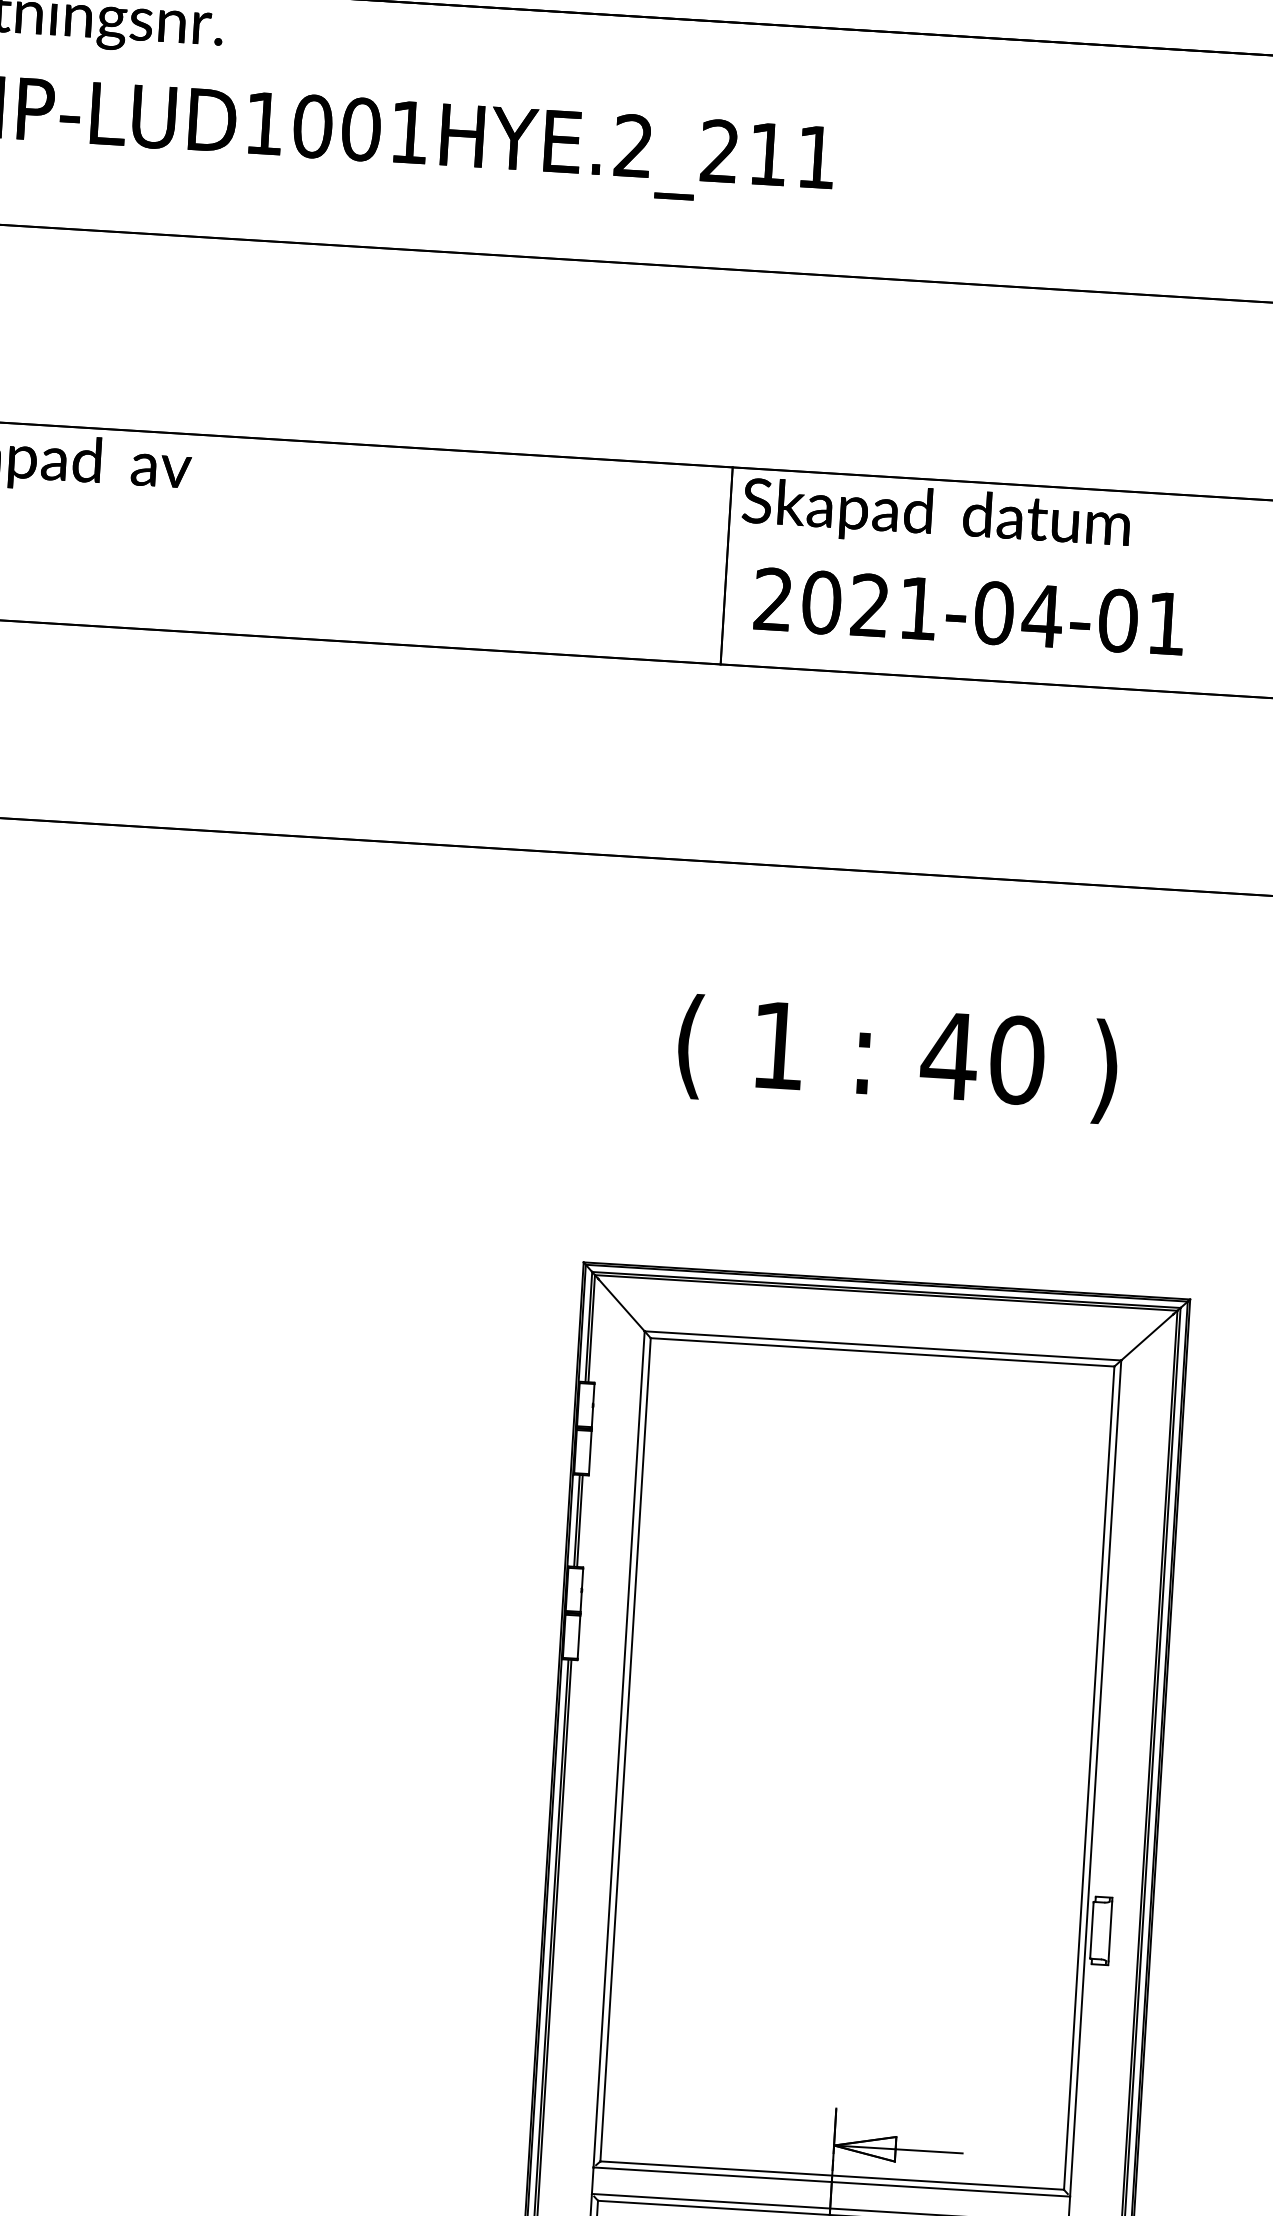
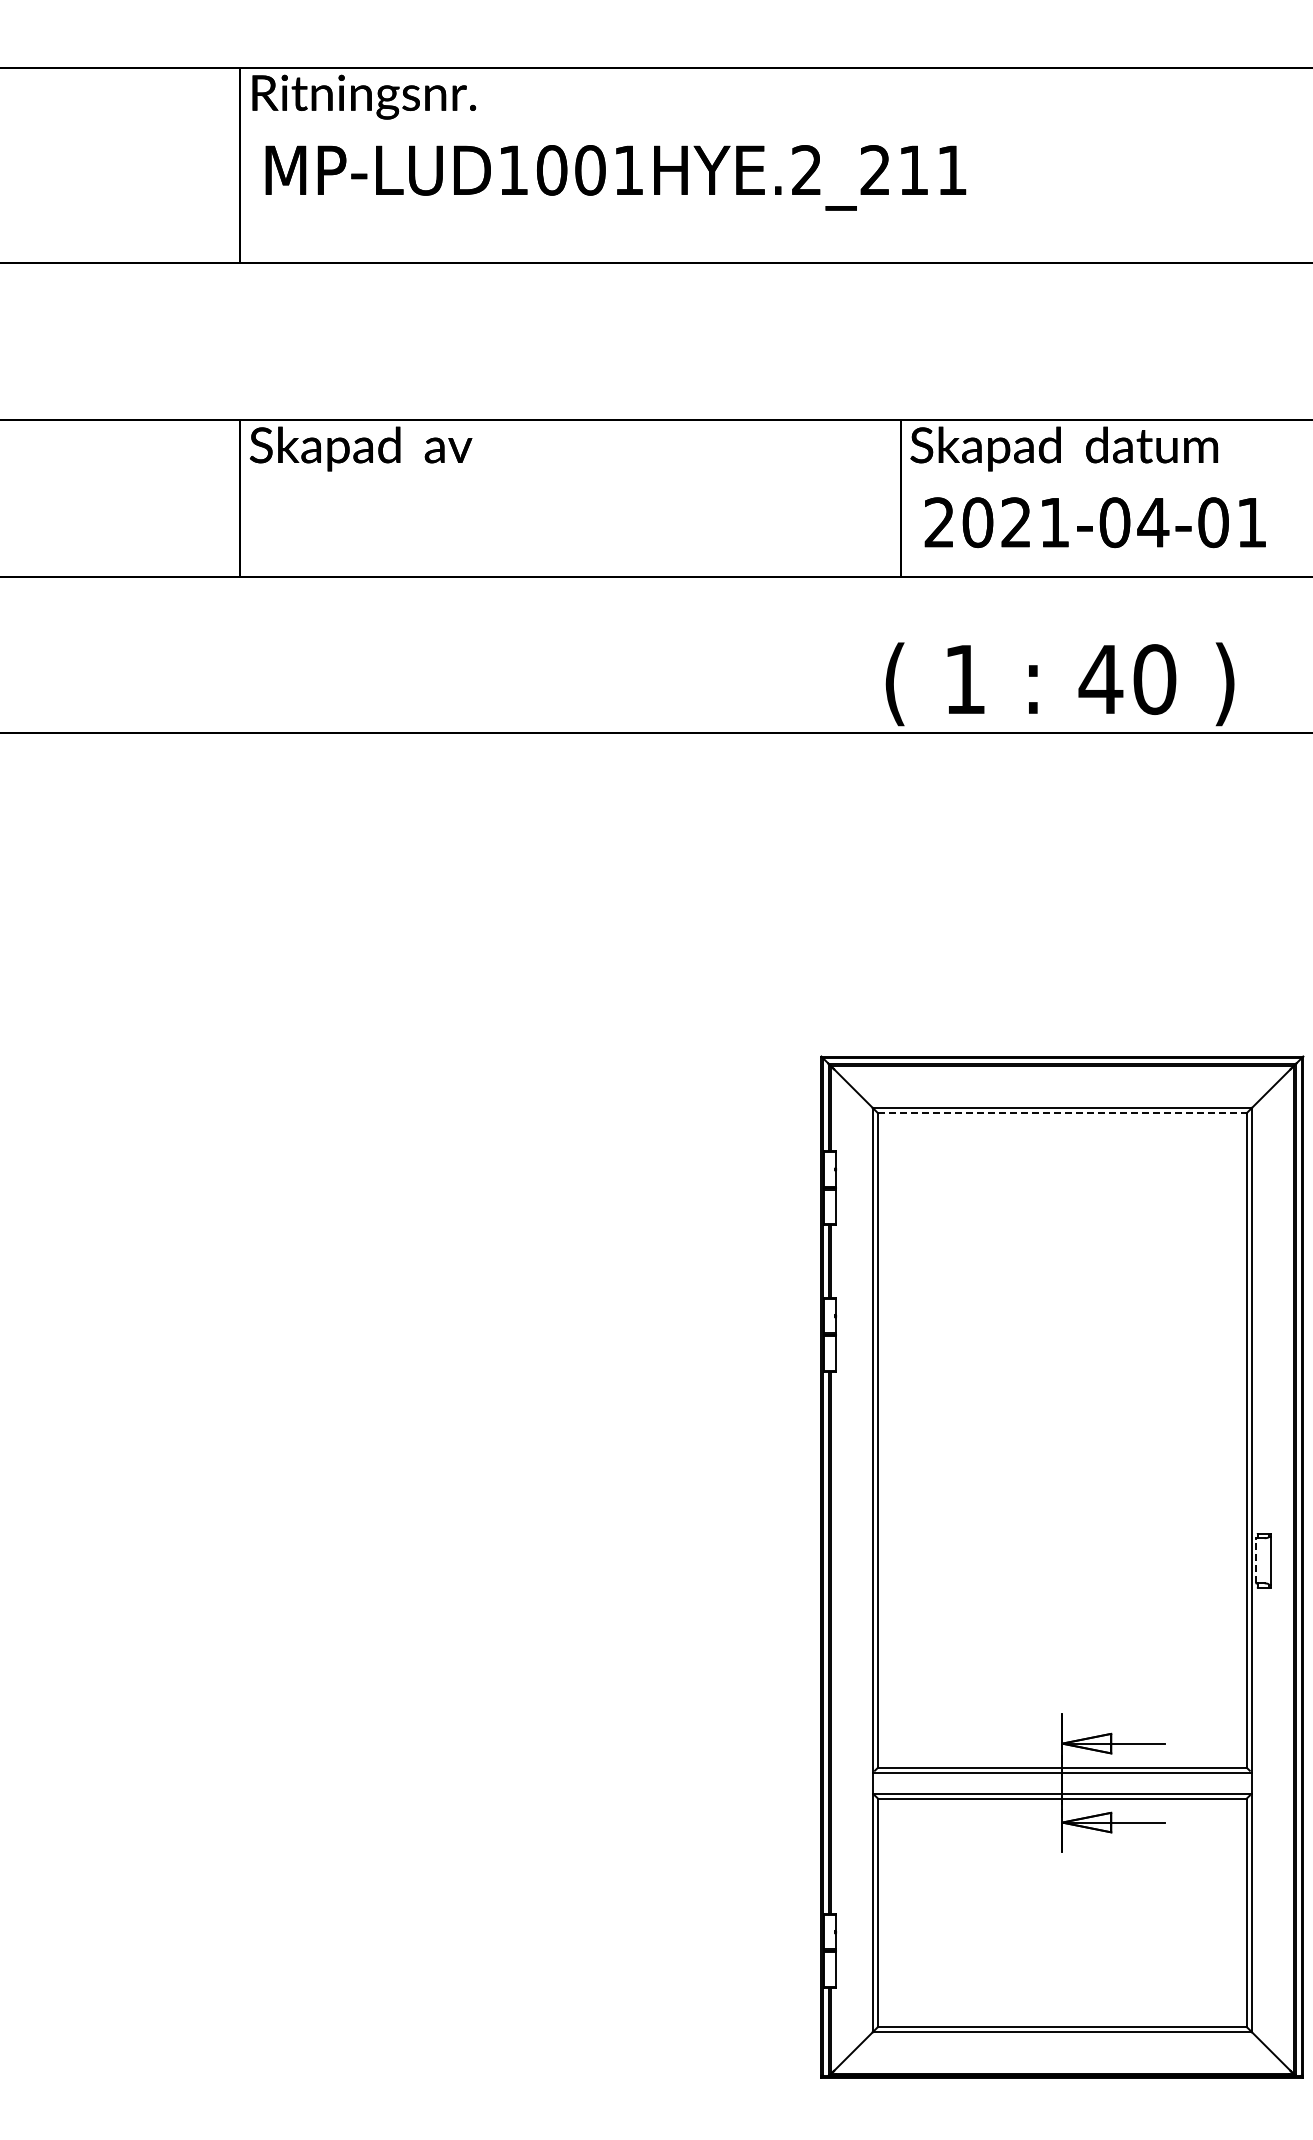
text: (896, 1059) -> (1059, 684), moved
line: (882, 1352) -> (1062, 1113), solid -> dashed
line: (1092, 1930) -> (1256, 1560), solid -> dashed

